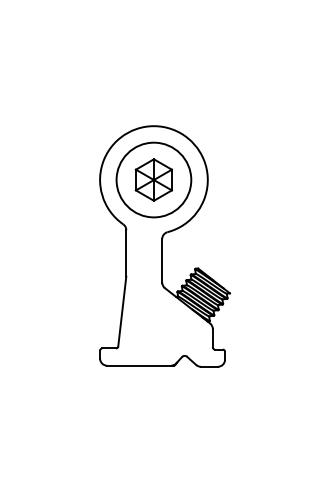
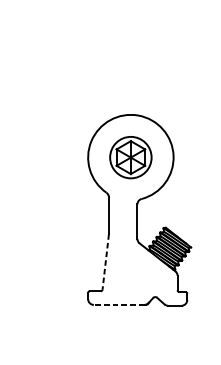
circle: (153, 179) -> (130, 157), size x0.7
line: (122, 312) -> (105, 262), solid -> dashed
line: (139, 365) -> (119, 304), solid -> dashed

